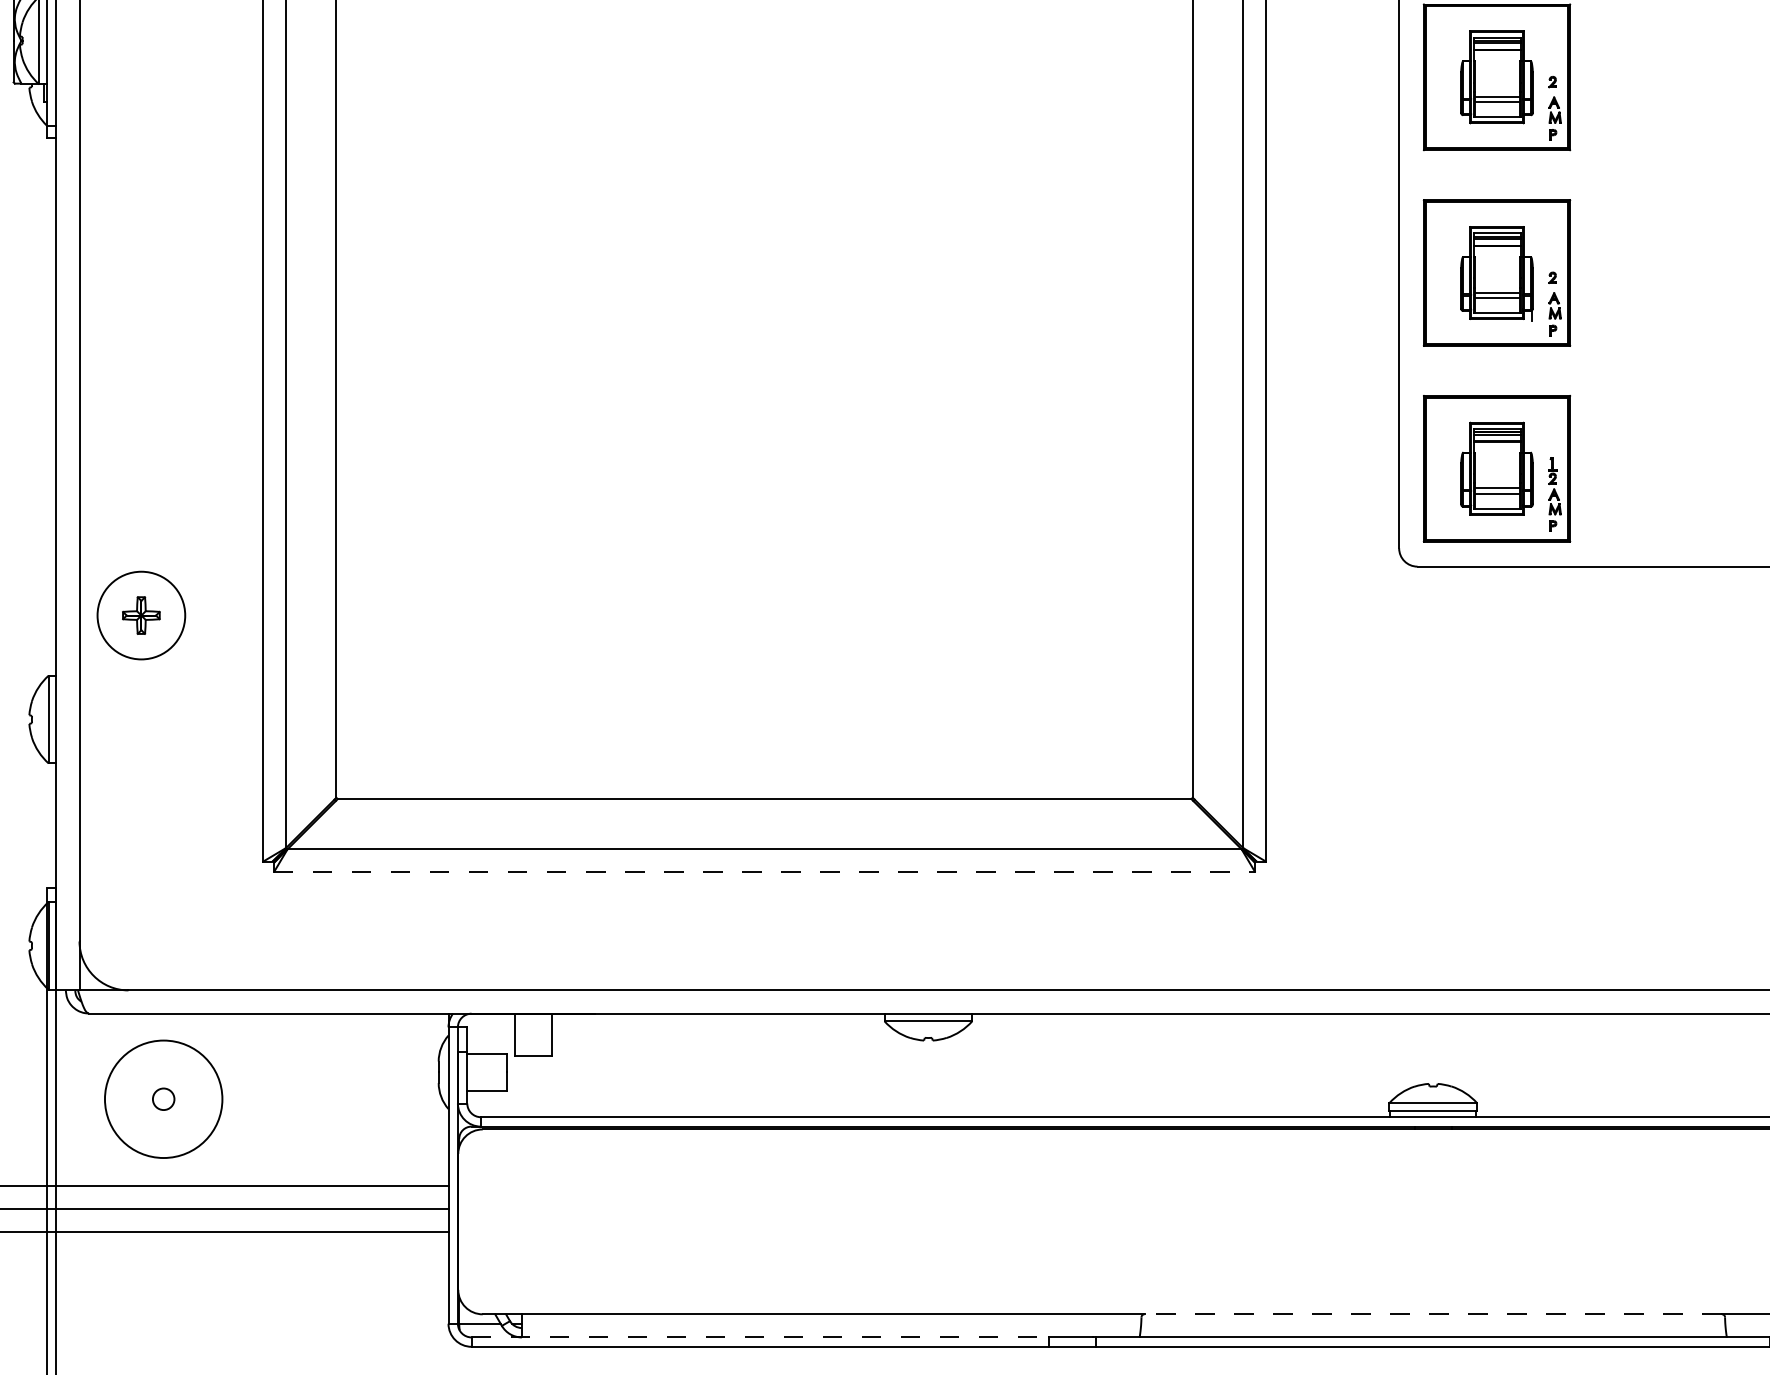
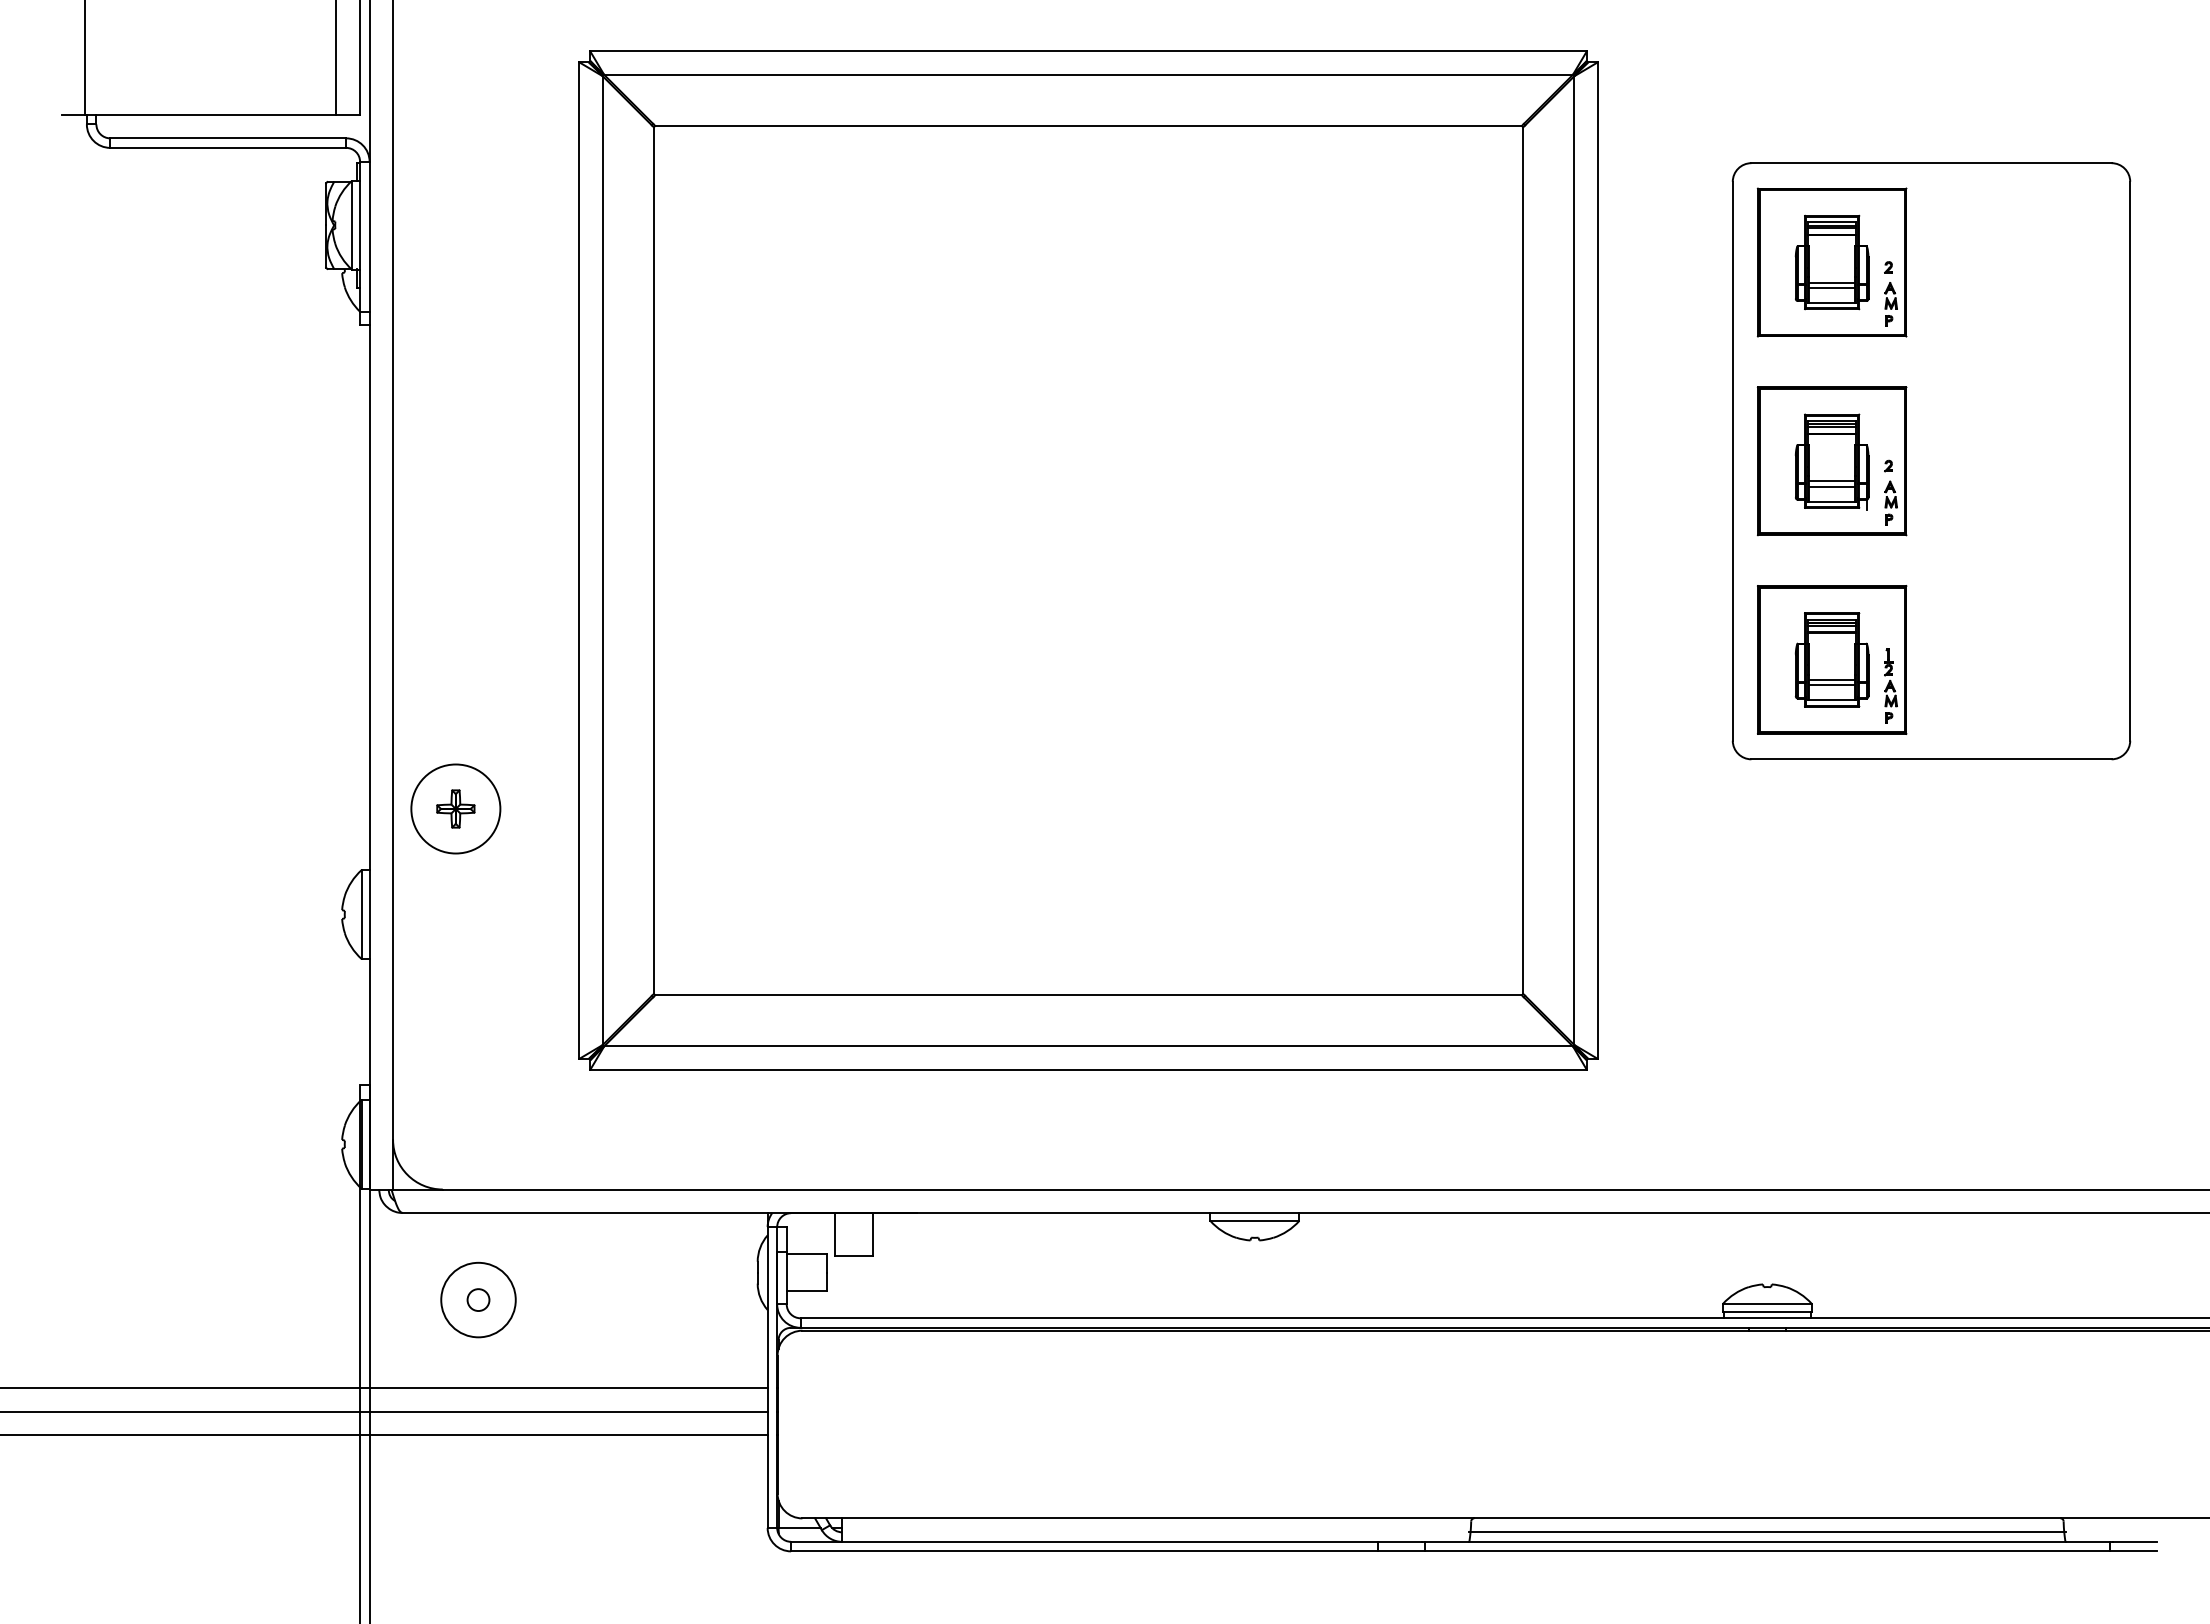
line: (765, 872) -> (1089, 1069), dashed -> solid
circle: (163, 1098) -> (478, 1299), size x0.62
line: (1432, 1314) -> (1766, 1518), dashed -> solid
line: (1433, 1328) -> (1767, 1532), added
line: (760, 1337) -> (1084, 1541), dashed -> solid

